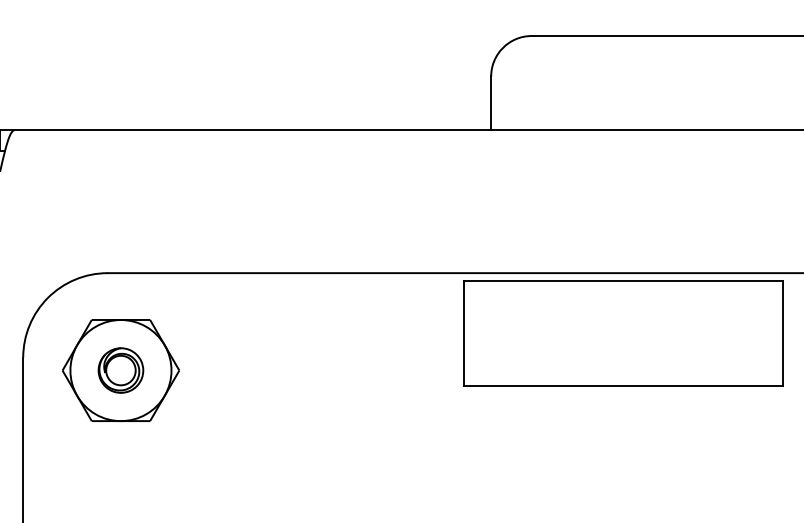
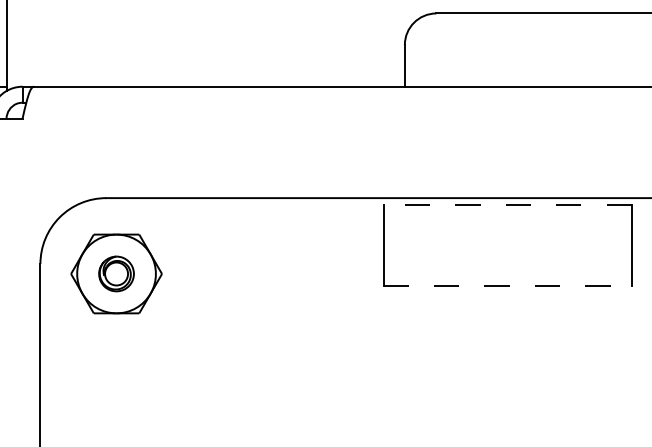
line: (622, 281) -> (507, 204), solid -> dashed
line: (624, 385) -> (508, 285), solid -> dashed

